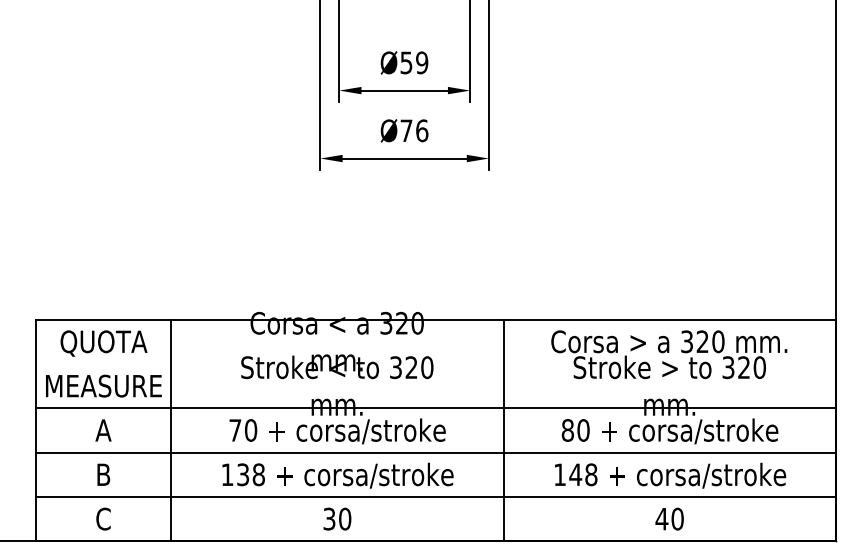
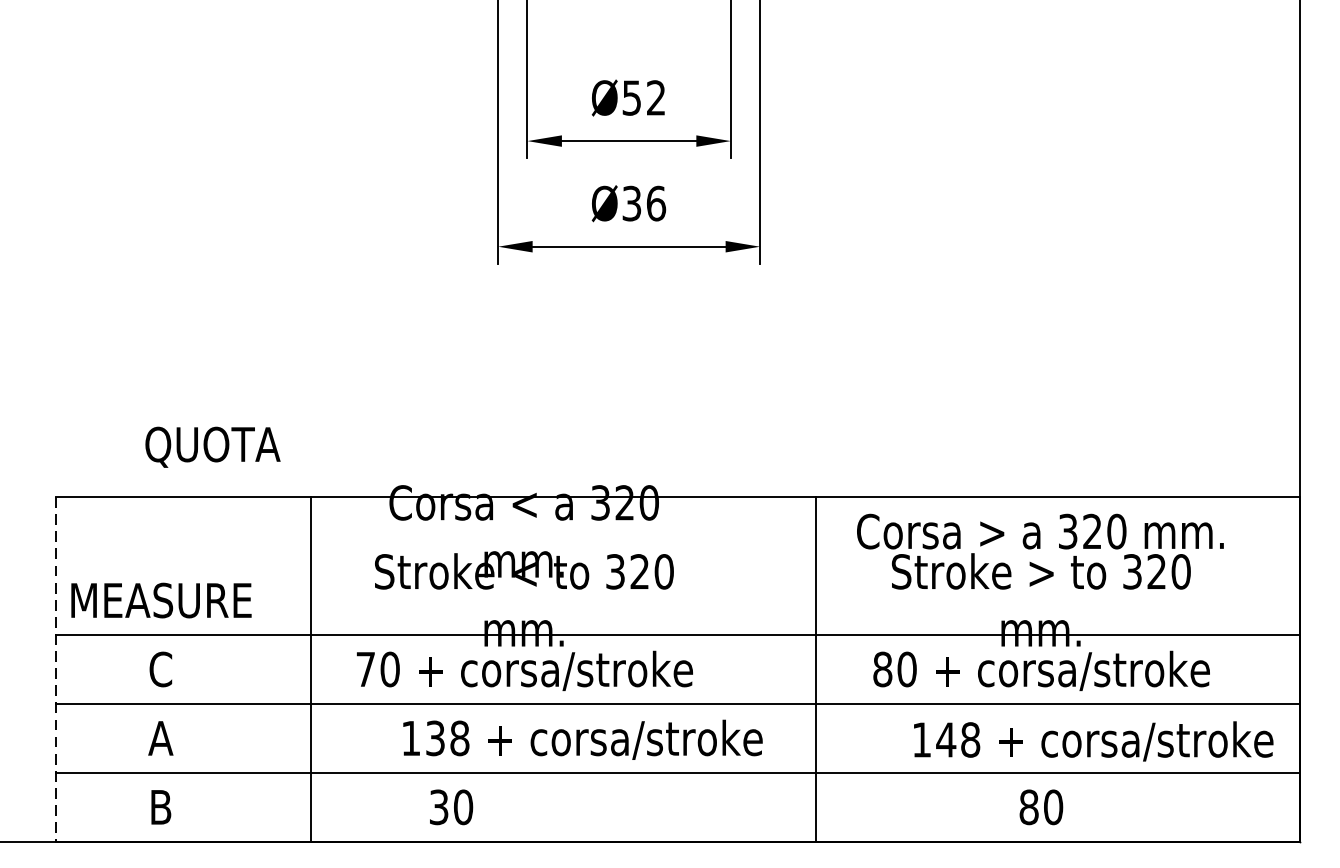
text: (422, 62) -> (656, 97), Ø59 -> Ø52
text: (406, 130) -> (631, 203), Ø76 -> Ø36
text: (103, 343) -> (212, 447), moved
line: (35, 430) -> (55, 669), solid -> dashed
text: (103, 430) -> (160, 669), A -> C
line: (171, 430) -> (311, 669), moved
line: (503, 430) -> (815, 669), moved
text: (103, 474) -> (160, 737), B -> A
text: (337, 475) -> (582, 739), moved
text: (670, 475) -> (1093, 741), moved
text: (103, 518) -> (160, 806), C -> B
text: (337, 518) -> (451, 806), moved
text: (661, 518) -> (1028, 806), 40 -> 80

